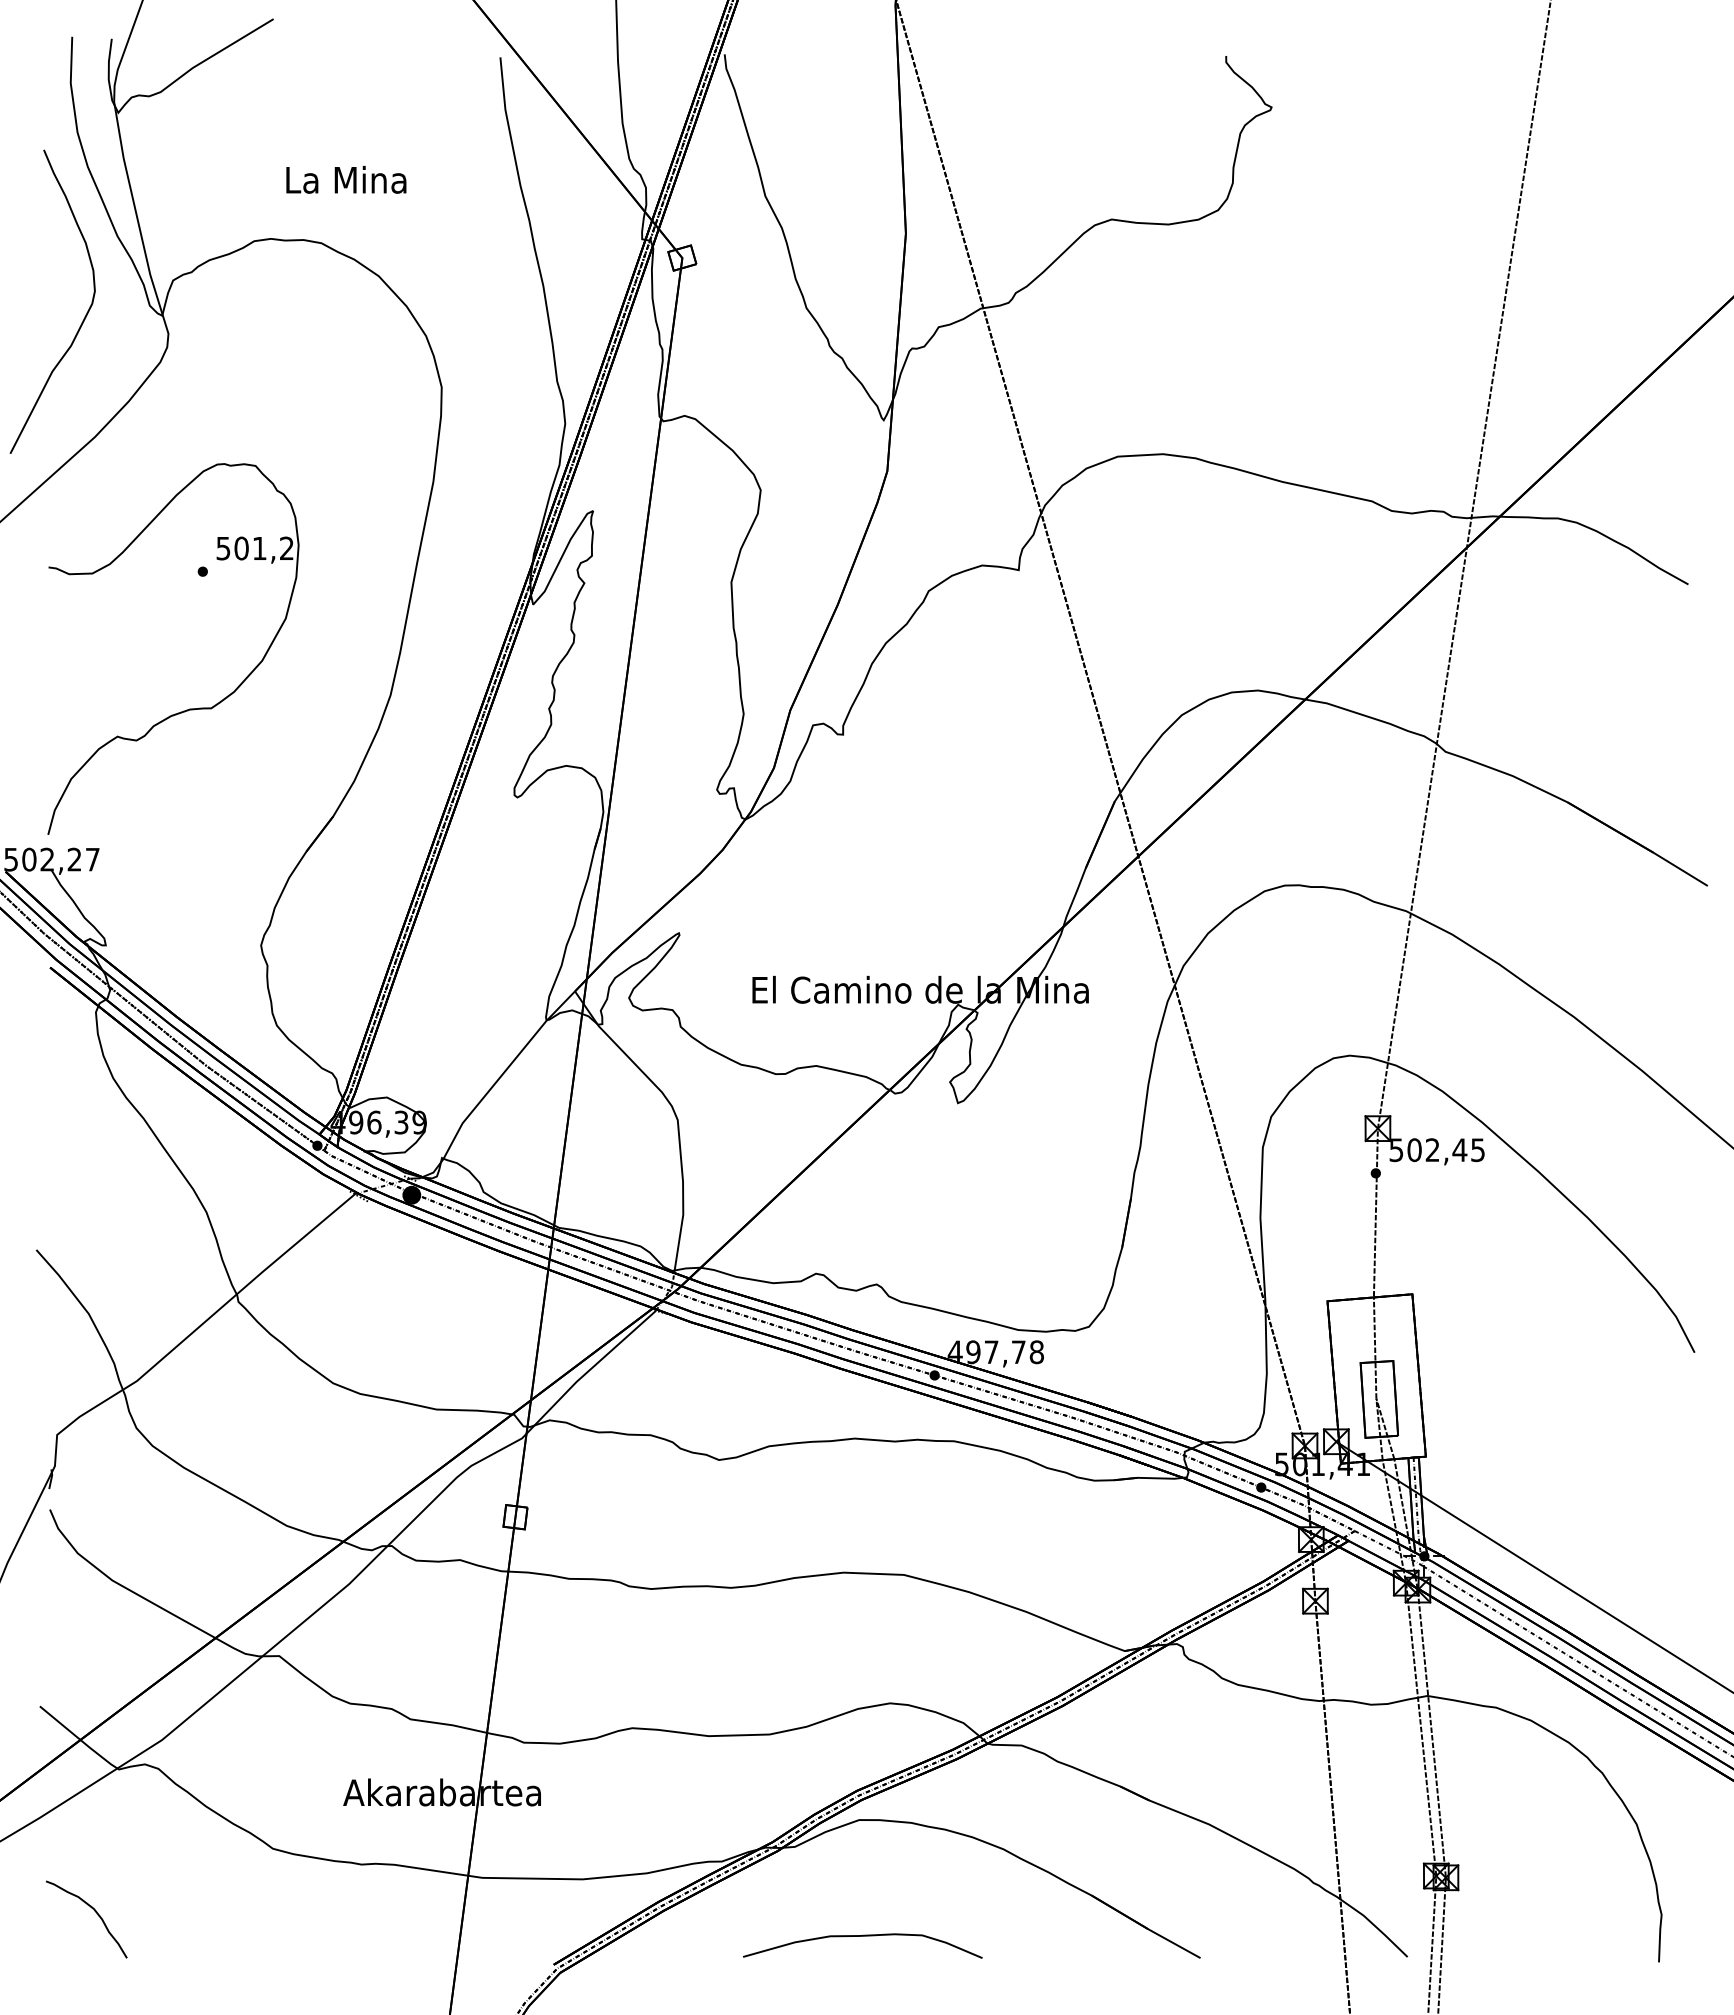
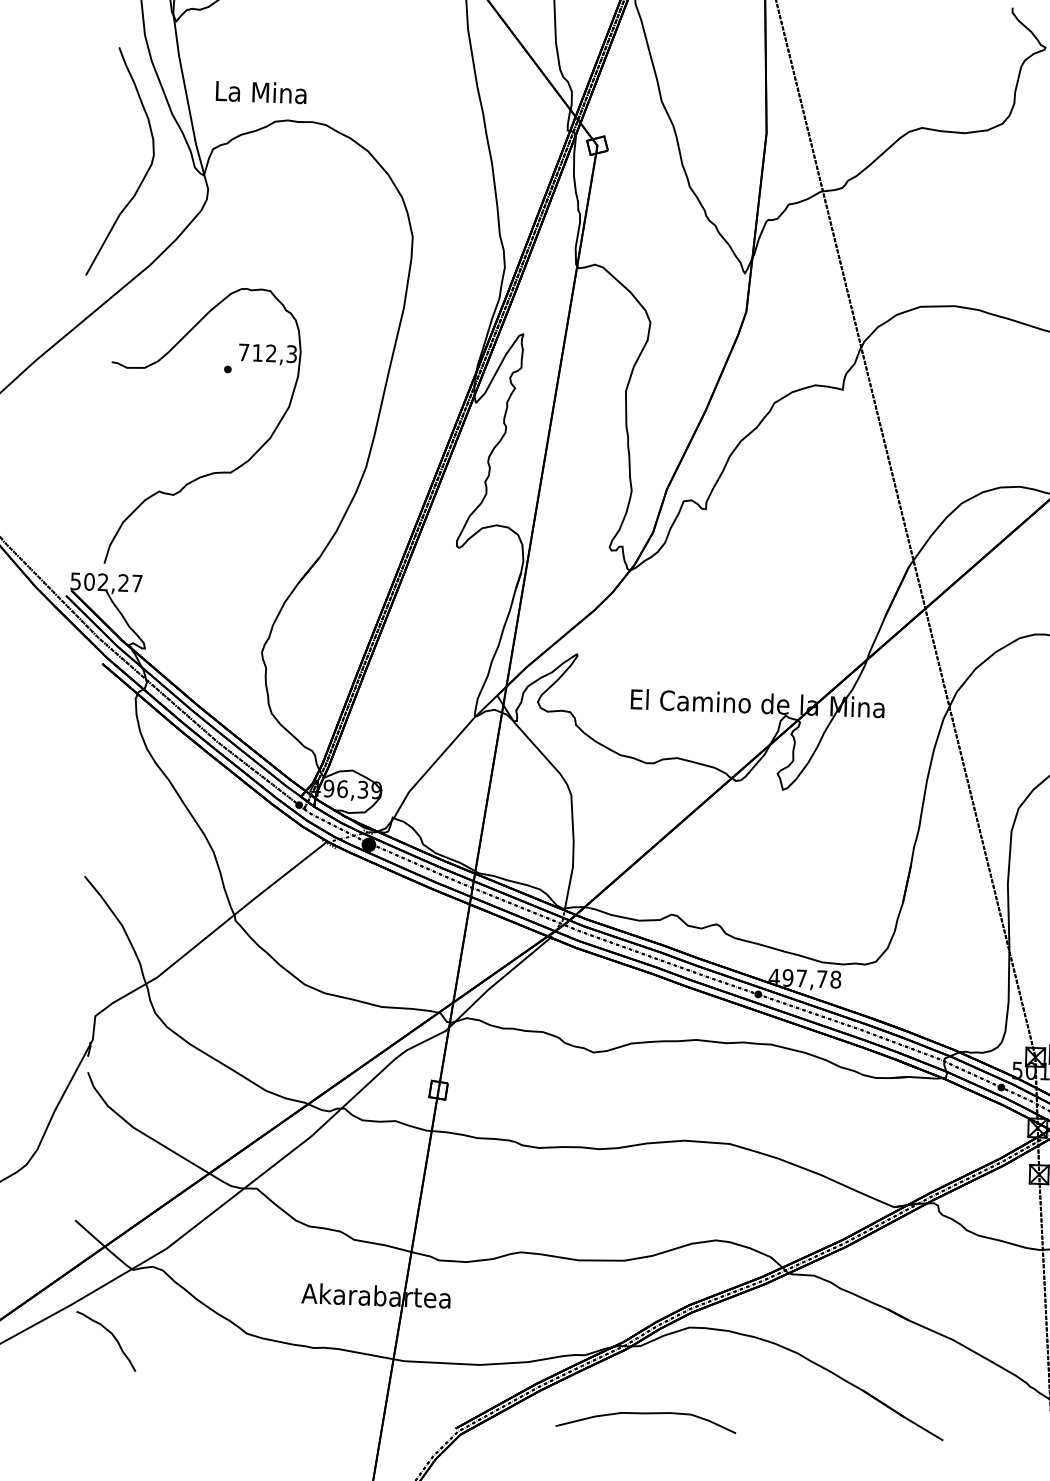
text: (346, 179) -> (261, 92), moved
text: (254, 548) -> (267, 353), 501,2 -> 712,3
curve: (94, 1911) -> (112, 1335), moved
curve: (862, 1936) -> (646, 1413), moved

